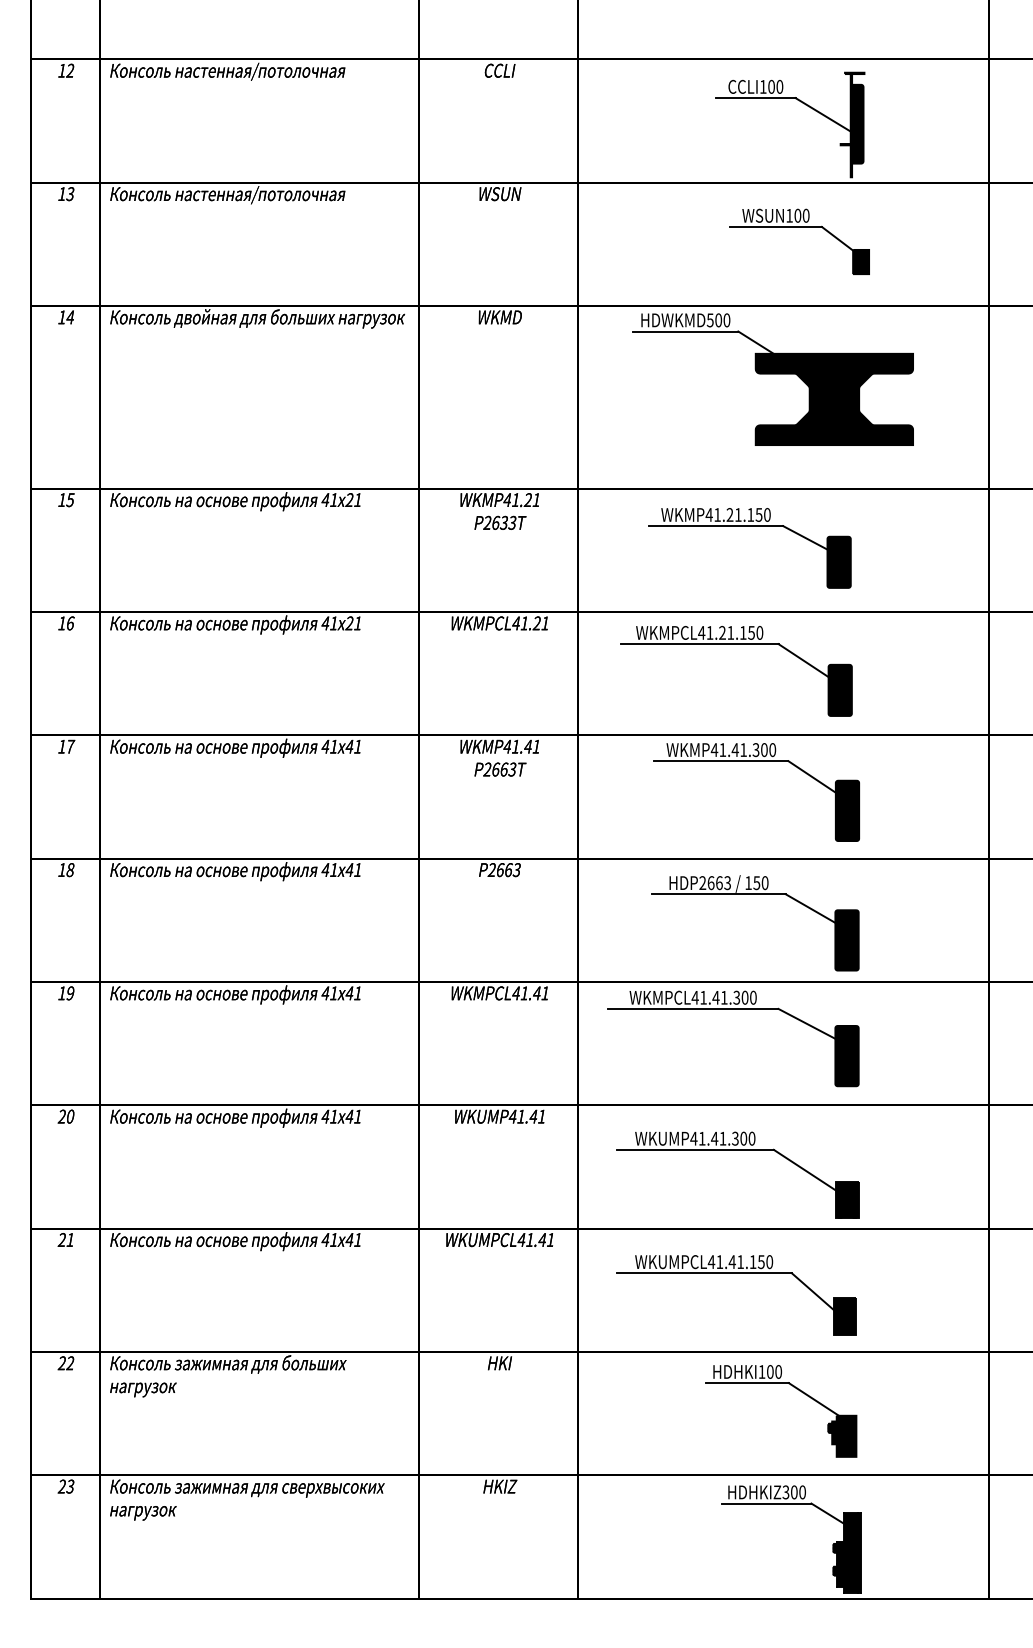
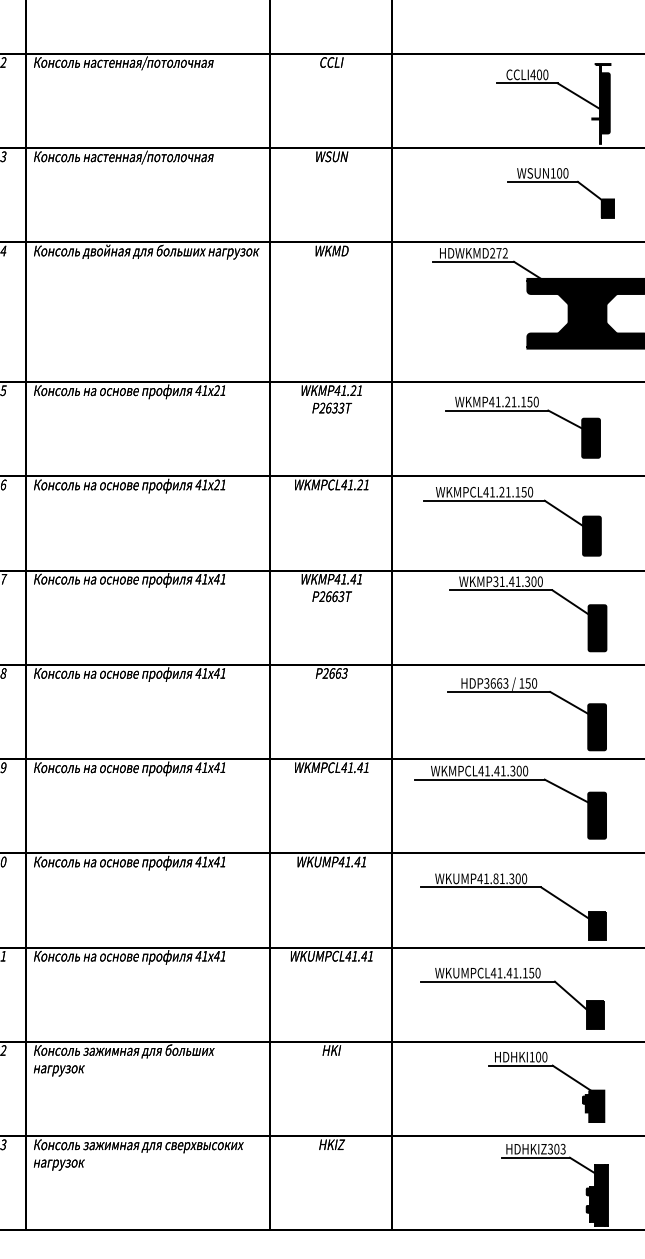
text: (762, 86) -> (532, 74), CCLI100 -> CCLI400
text: (718, 320) -> (498, 253), HDWKMD500 -> HDWKMD272
text: (714, 750) -> (495, 582), WKMP41.41.300 -> WKMP31.41.300
text: (702, 883) -> (486, 683), HDP2663 -> HDP3663
text: (714, 1138) -> (495, 878), WKUMP41.41.300 -> WKUMP41.81.300
text: (802, 1492) -> (563, 1149), HDHKIZ300 -> HDHKIZ303

